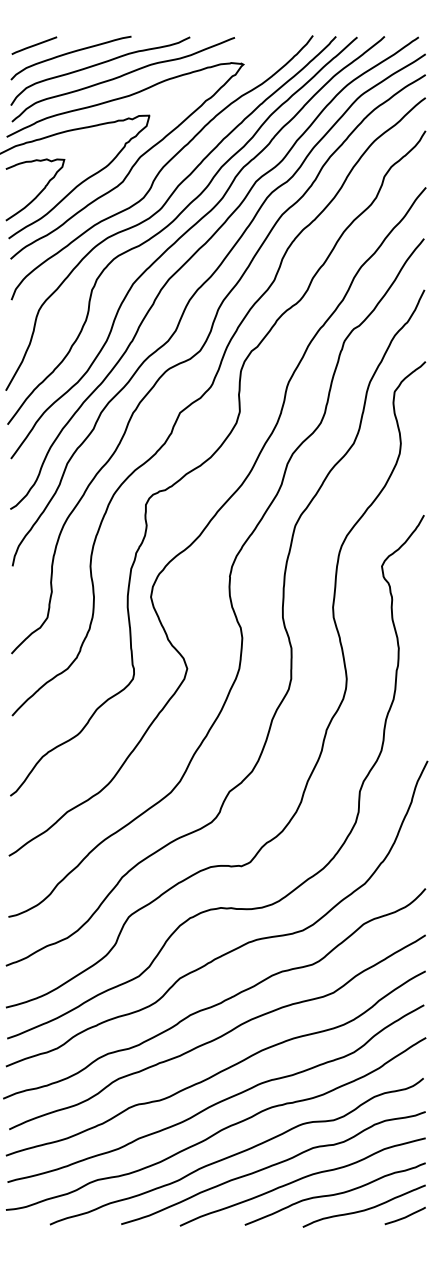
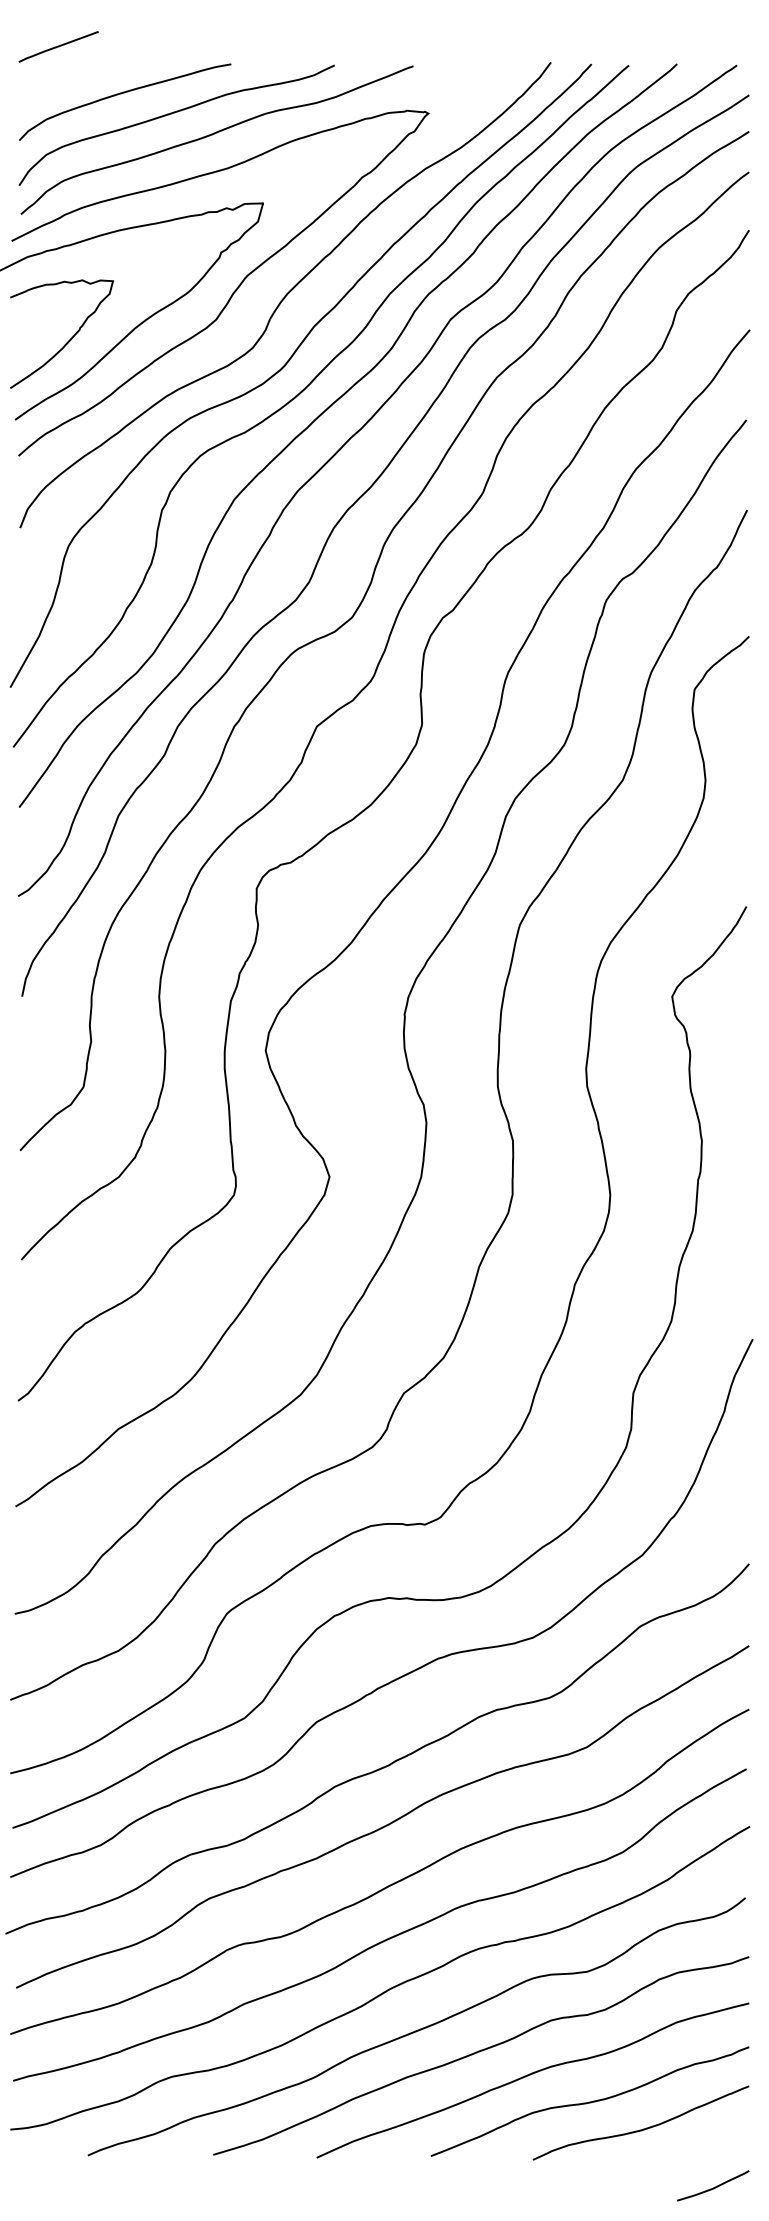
line: (34, 45) -> (58, 46), moved
curve: (404, 1216) -> (711, 2186), moved

